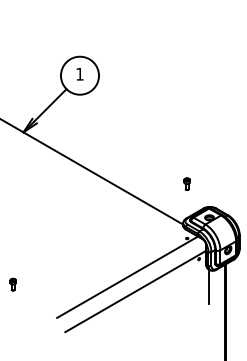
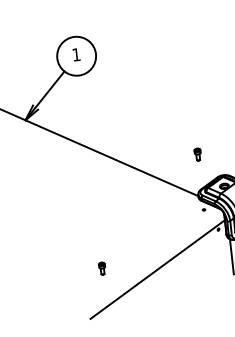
line: (127, 276) -> (147, 255), removed
part: (12, 284) -> (101, 268), moved

